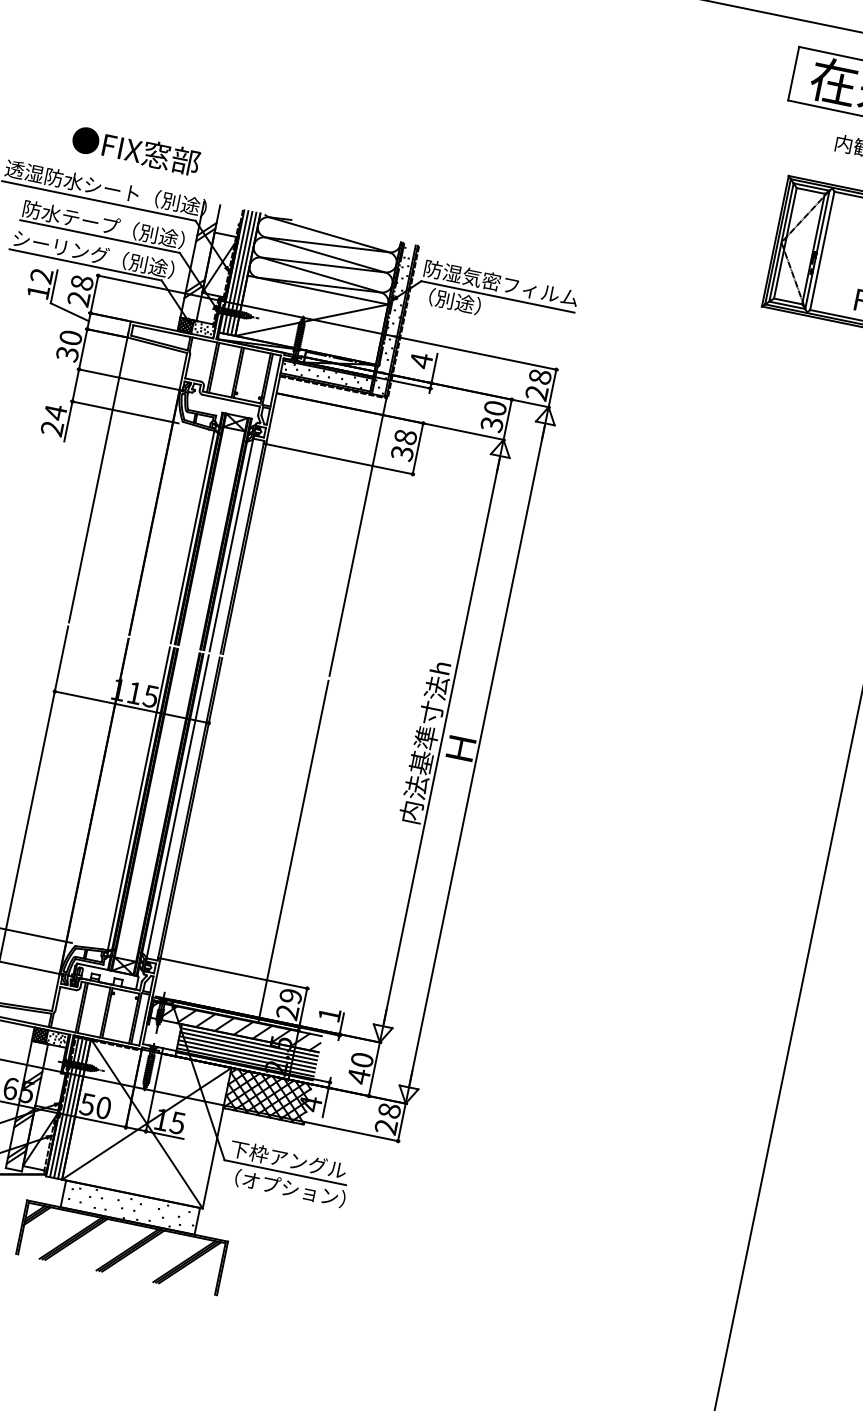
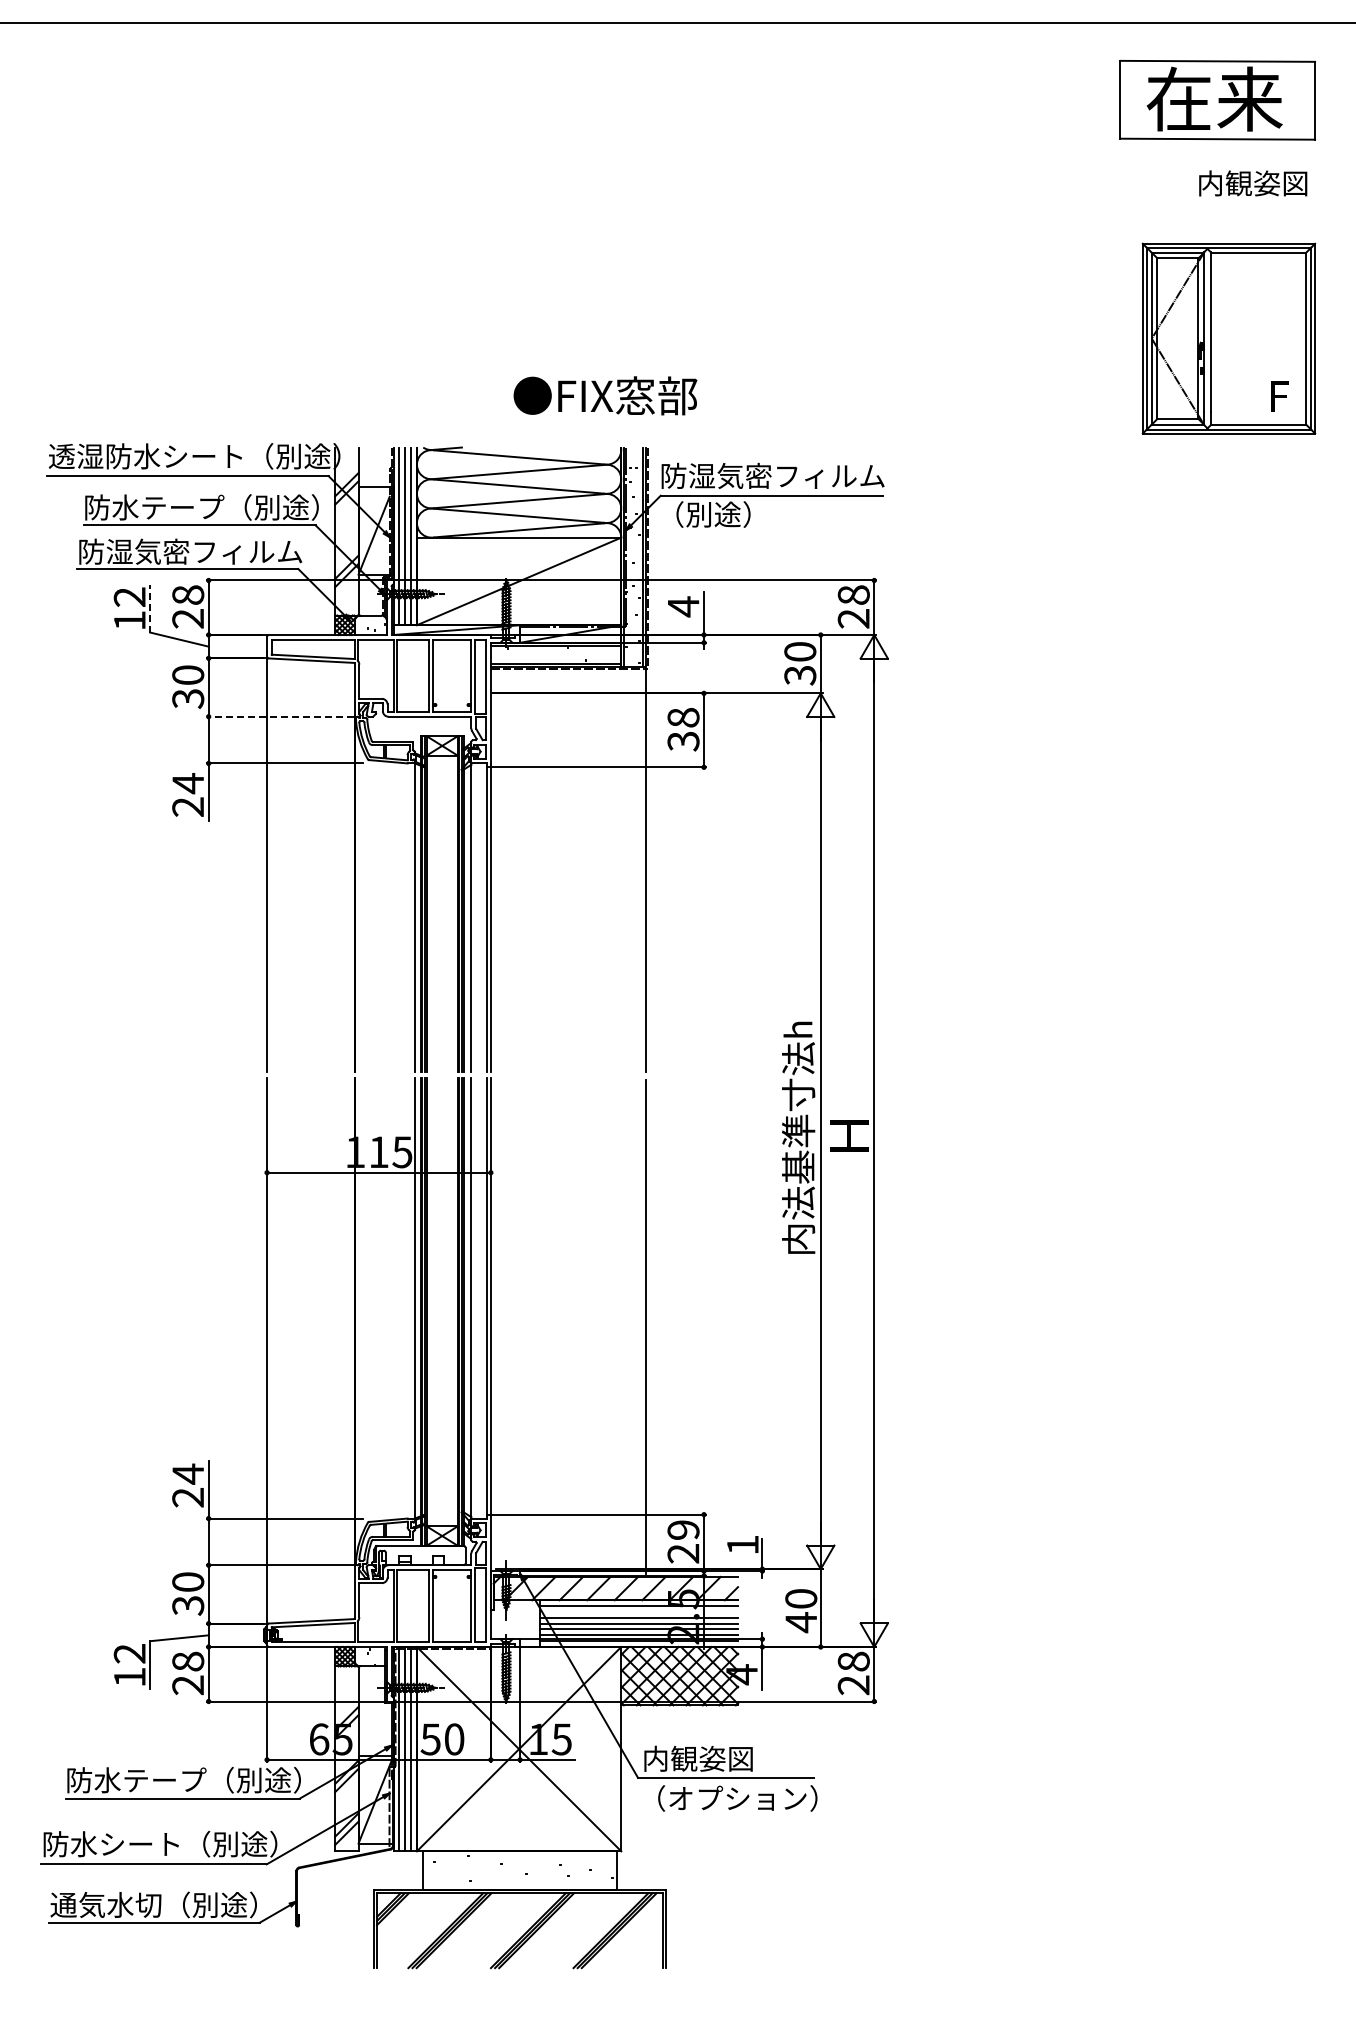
text: (136, 150) -> (605, 395), moved
text: (93, 253) -> (195, 551), シーリング（別途） -> 防湿気密フィルム
line: (54, 286) -> (150, 608), solid -> dashed
line: (127, 379) -> (279, 716), solid -> dashed
line: (248, 1045) -> (638, 1611), removed
text: (288, 1159) -> (726, 1758), 下枠アングル -> 内観姿図

